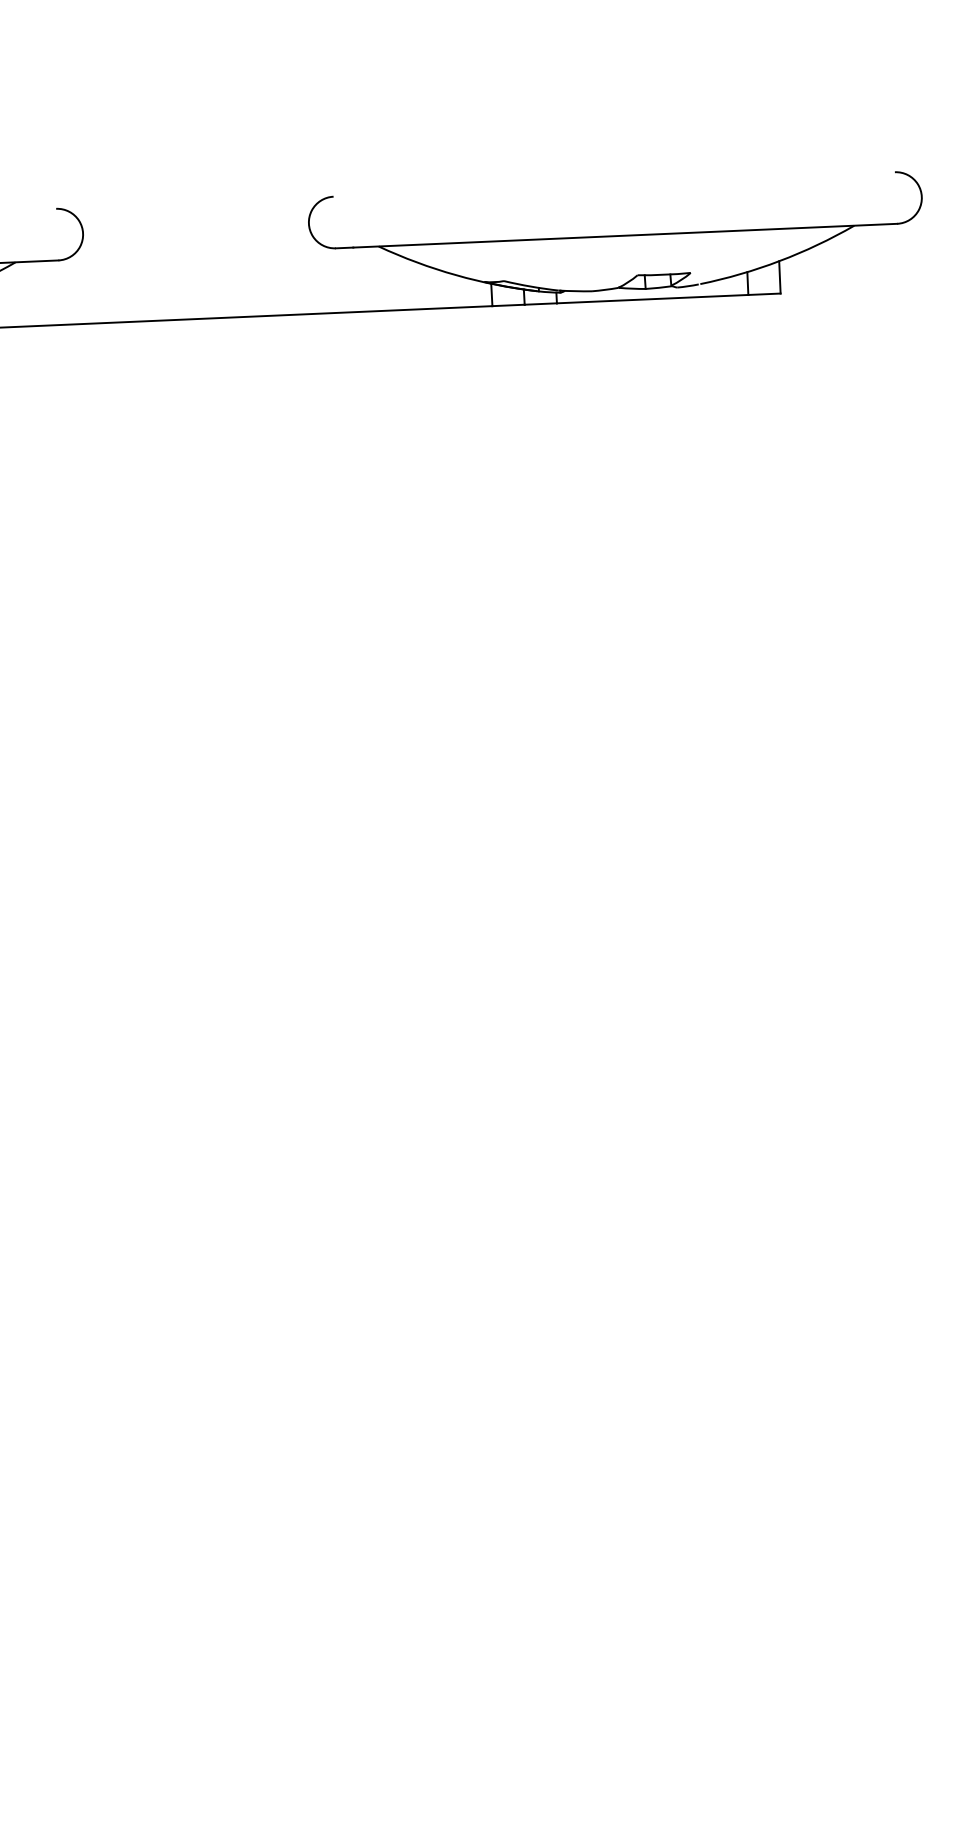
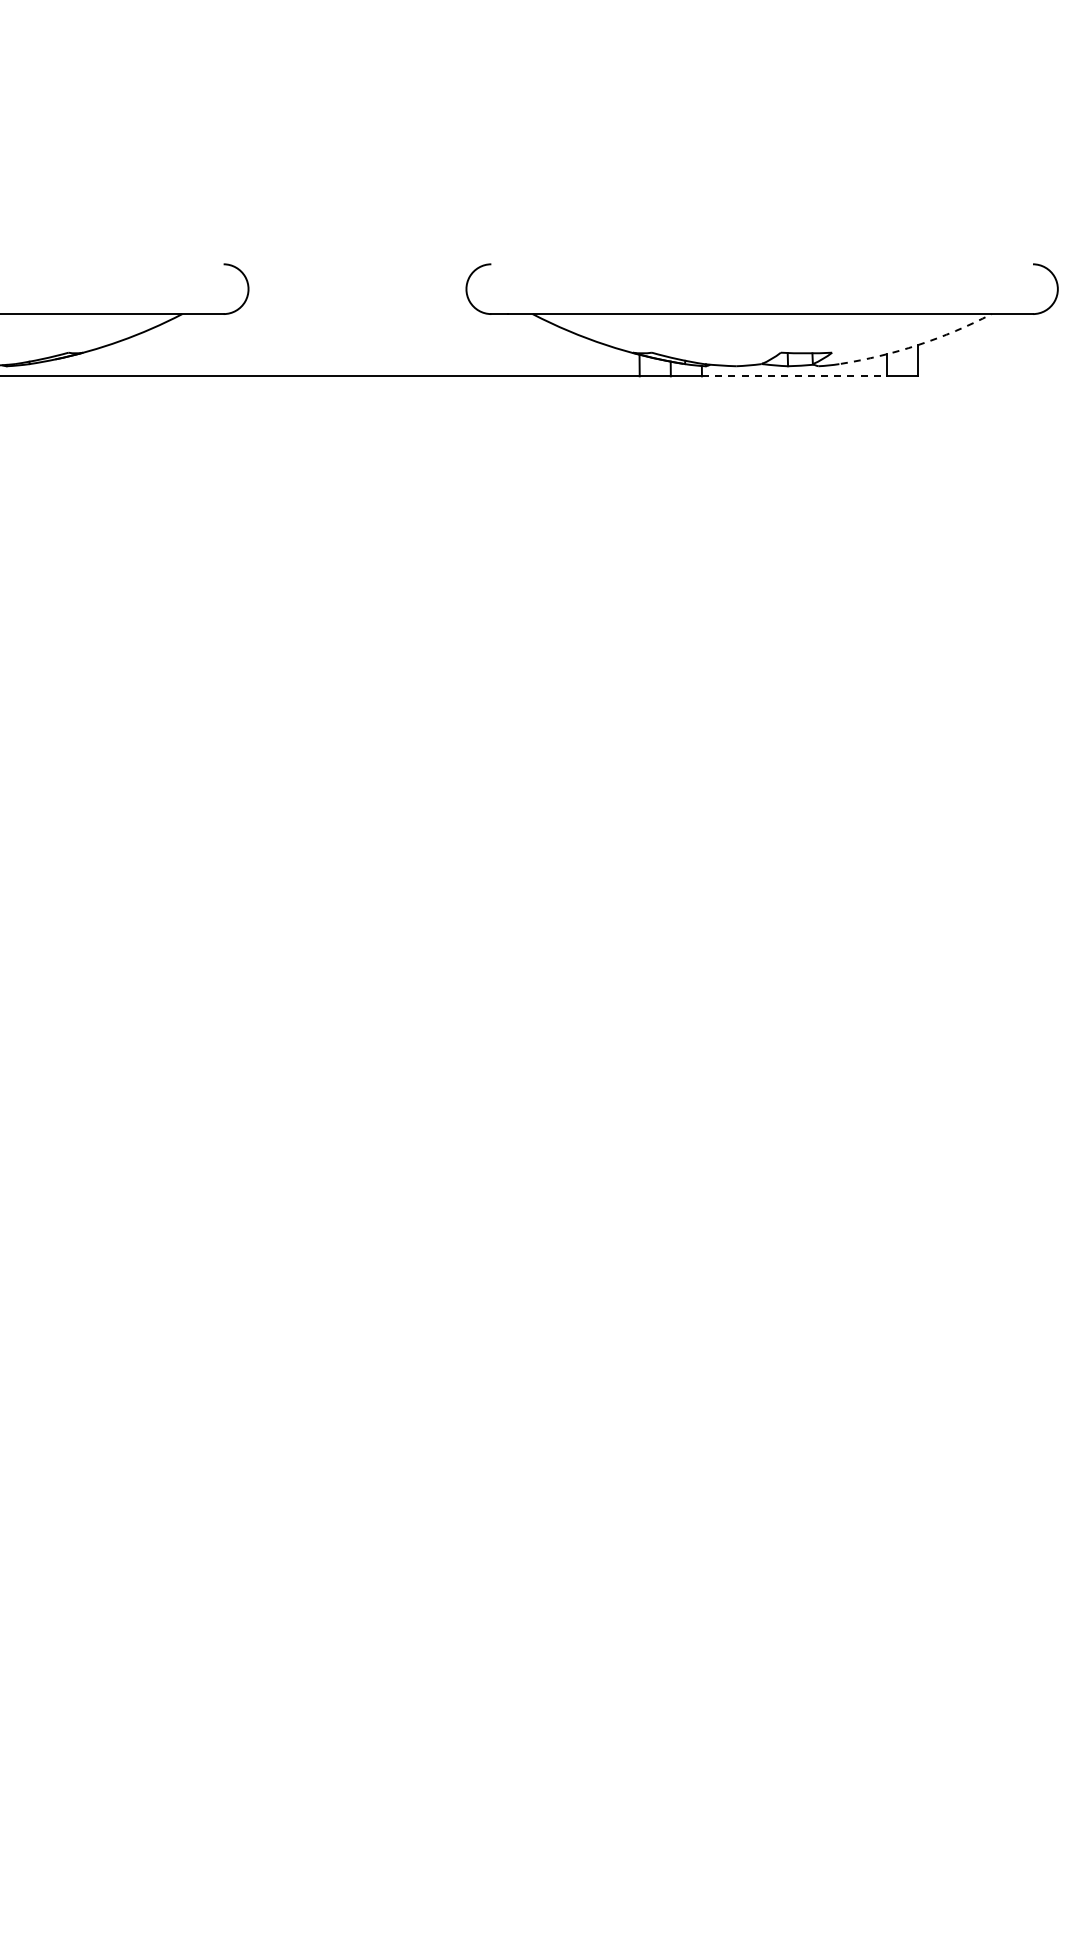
arc: (779, 261) -> (918, 345), solid -> dashed
line: (652, 299) -> (794, 376), solid -> dashed

